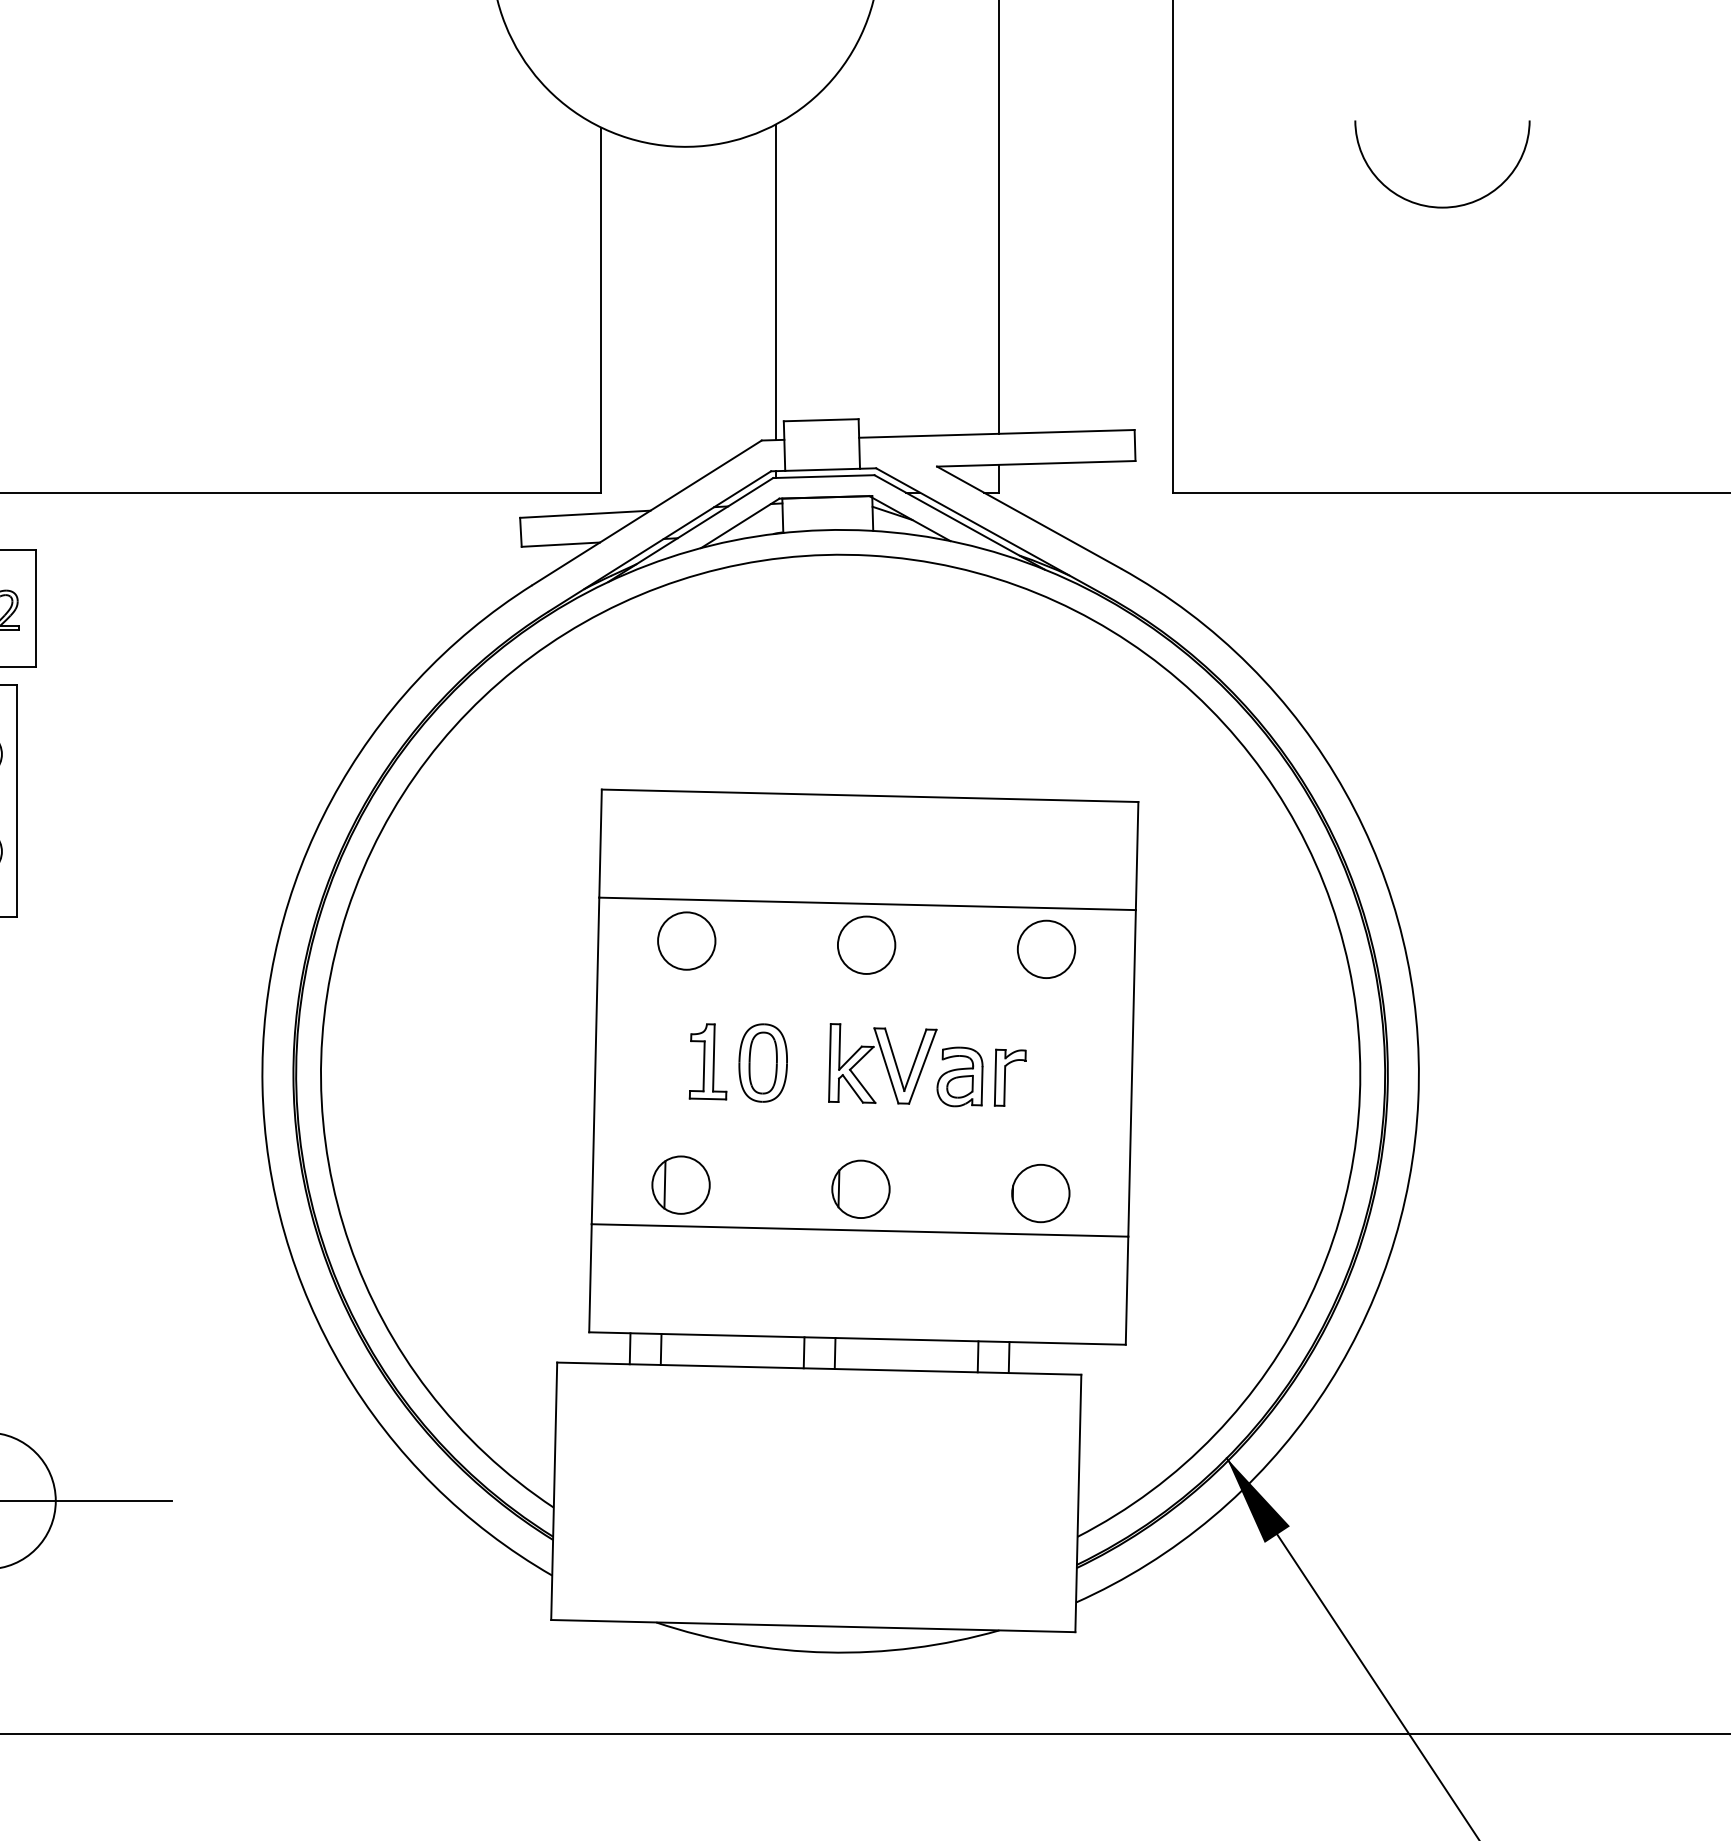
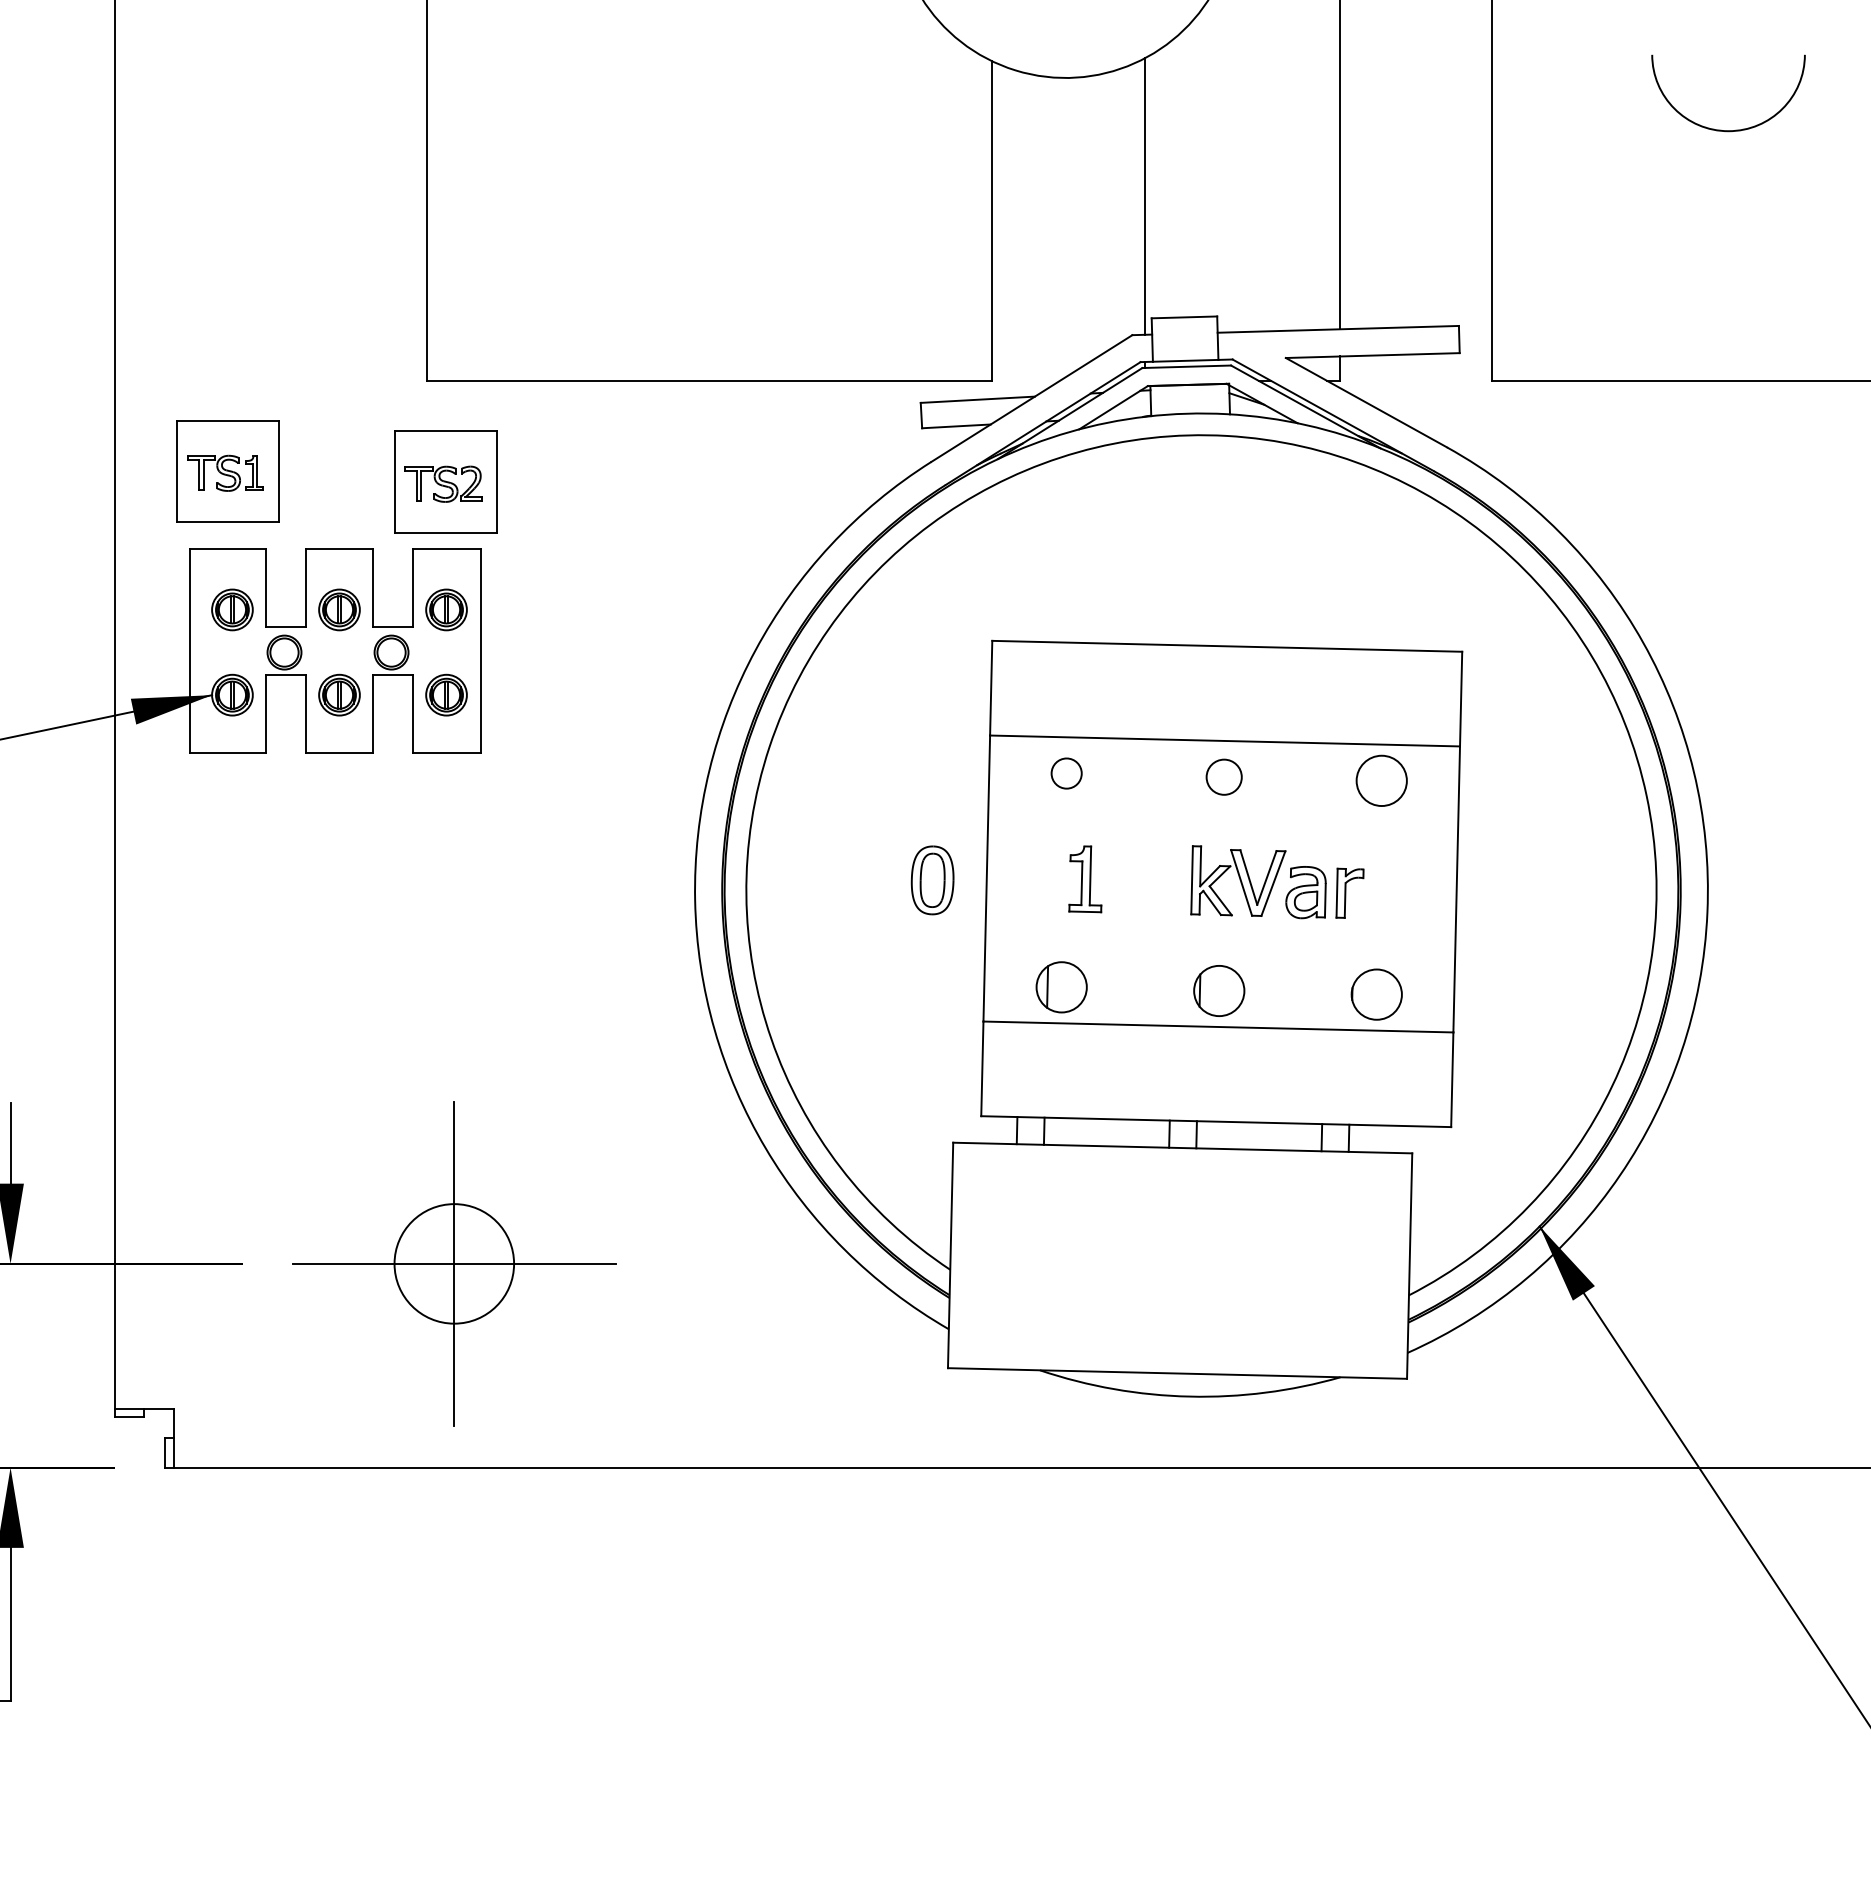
circle: (686, 941) -> (1066, 773), size x0.6
circle: (866, 945) -> (1224, 777), size x0.7
part: (763, 1063) -> (932, 880), moved

